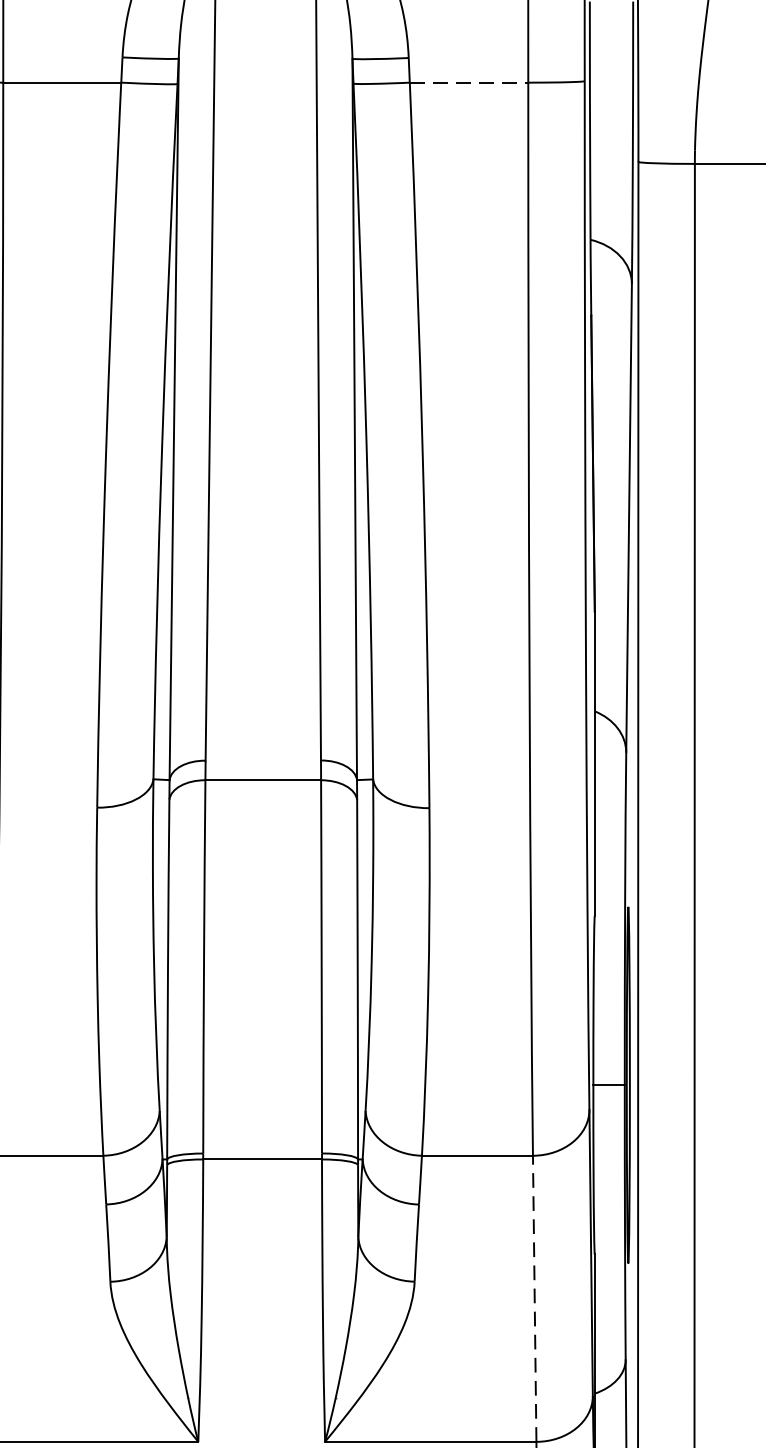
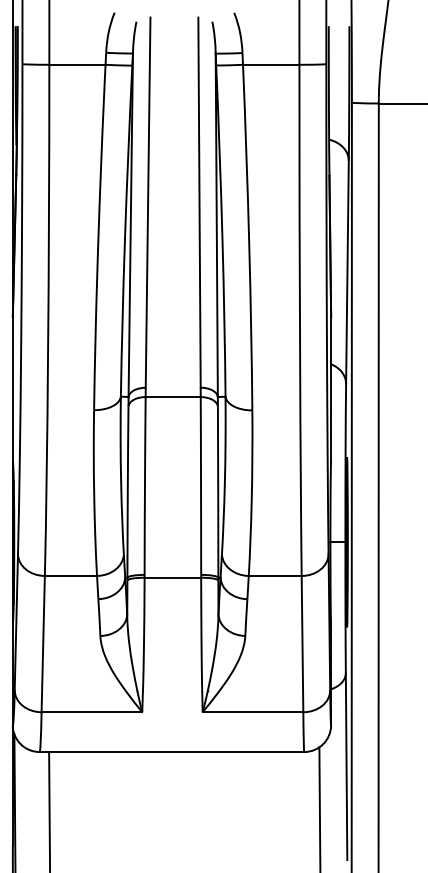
line: (469, 82) -> (271, 64), dashed -> solid
line: (534, 1297) -> (302, 643), dashed -> solid

